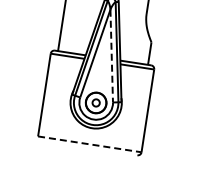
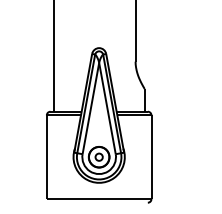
line: (111, 57) -> (107, 109), dashed -> solid
line: (90, 144) -> (99, 199), dashed -> solid

